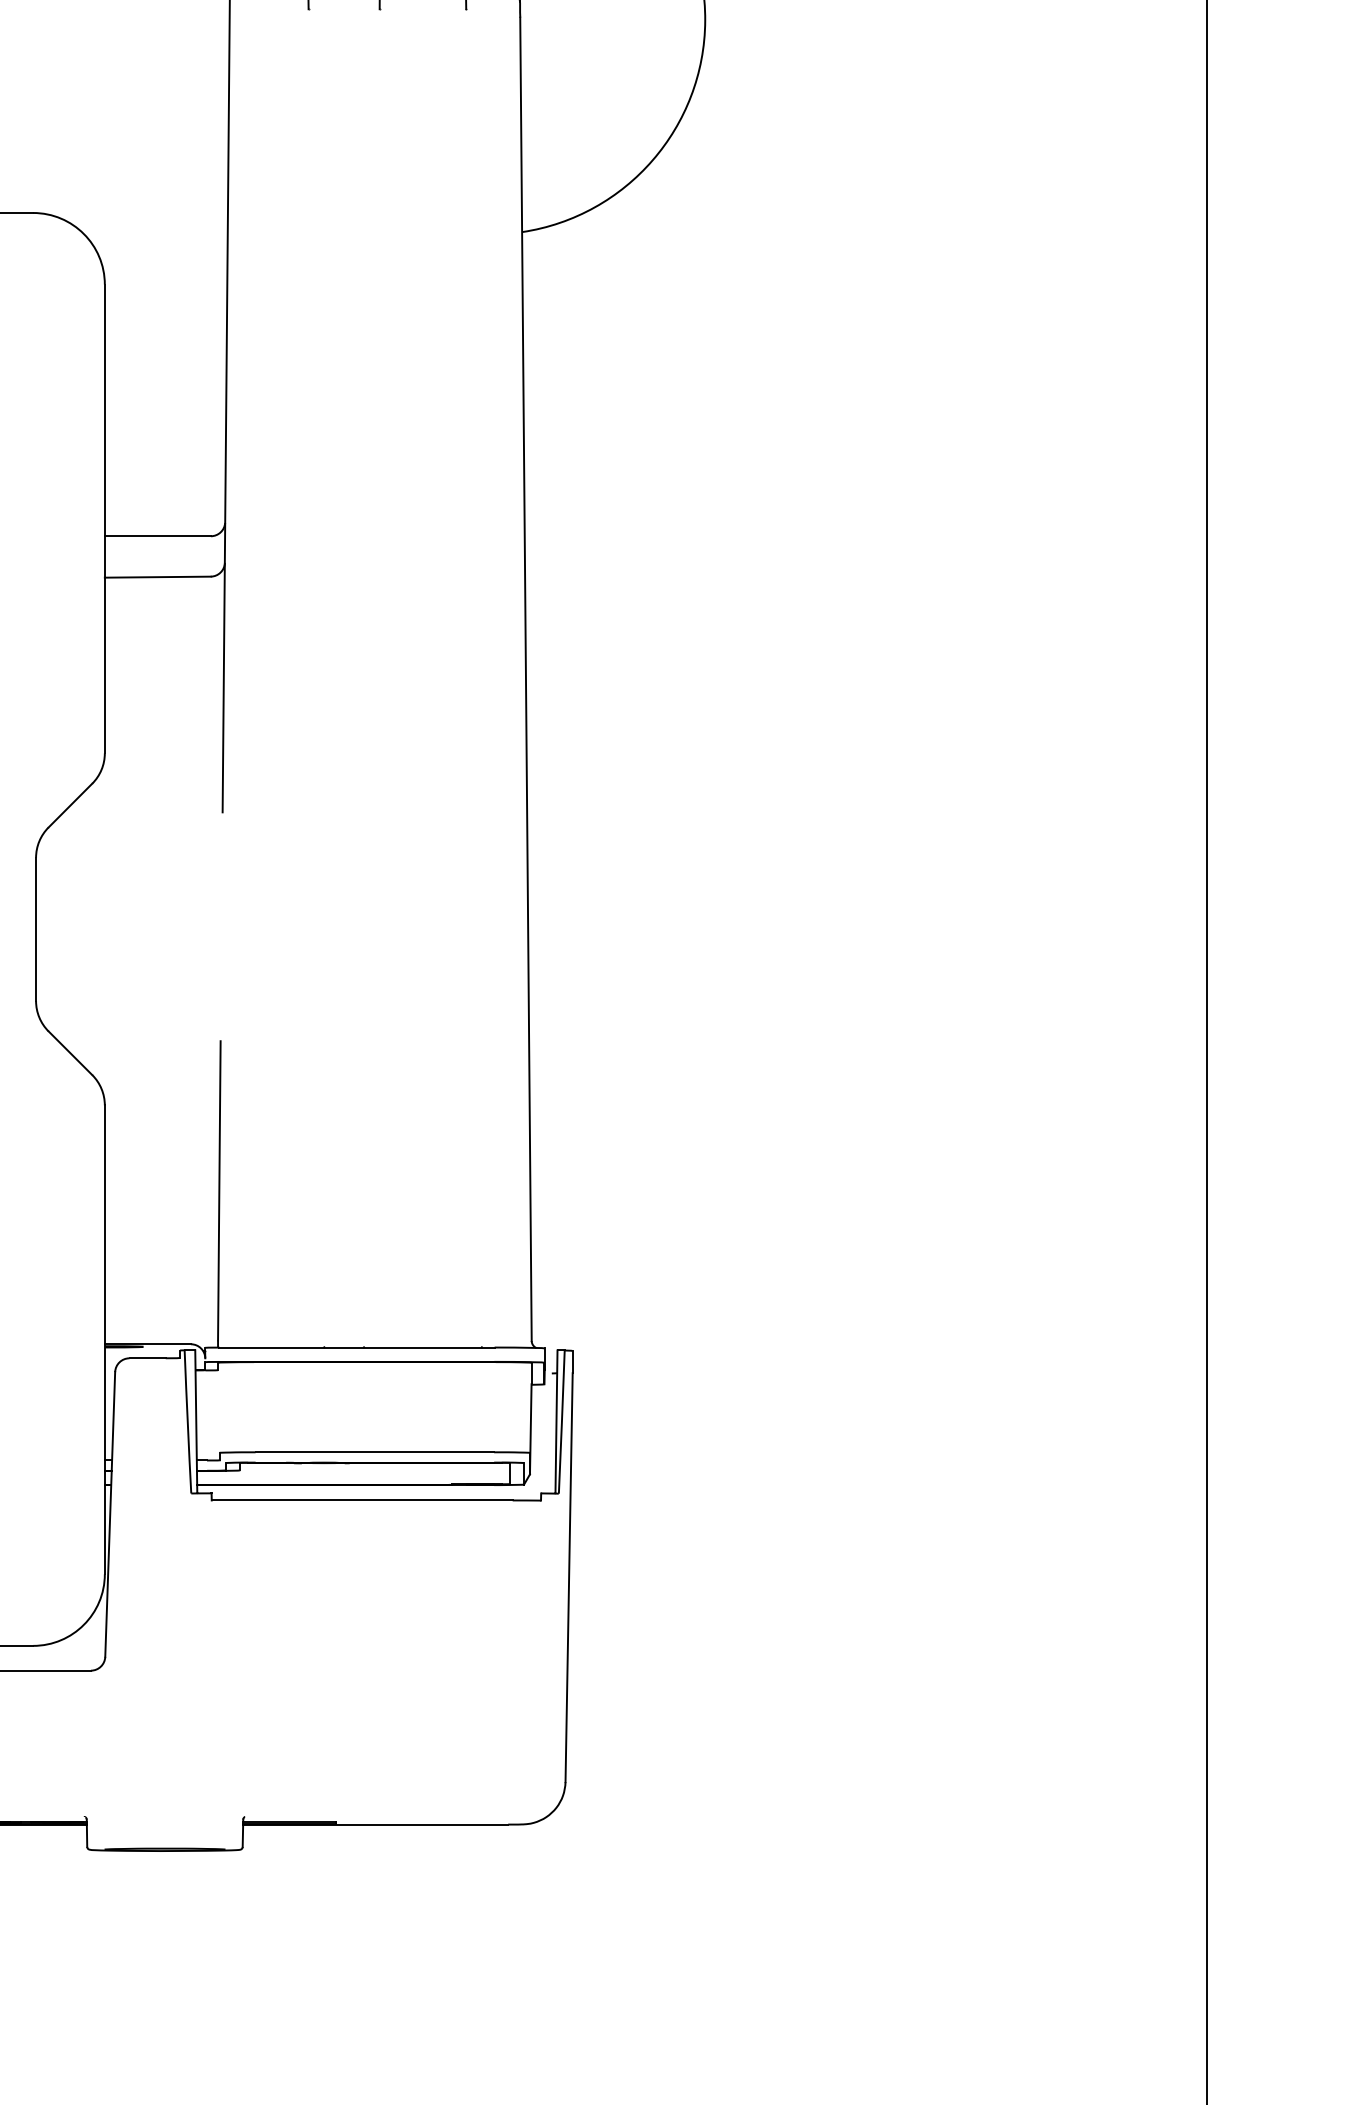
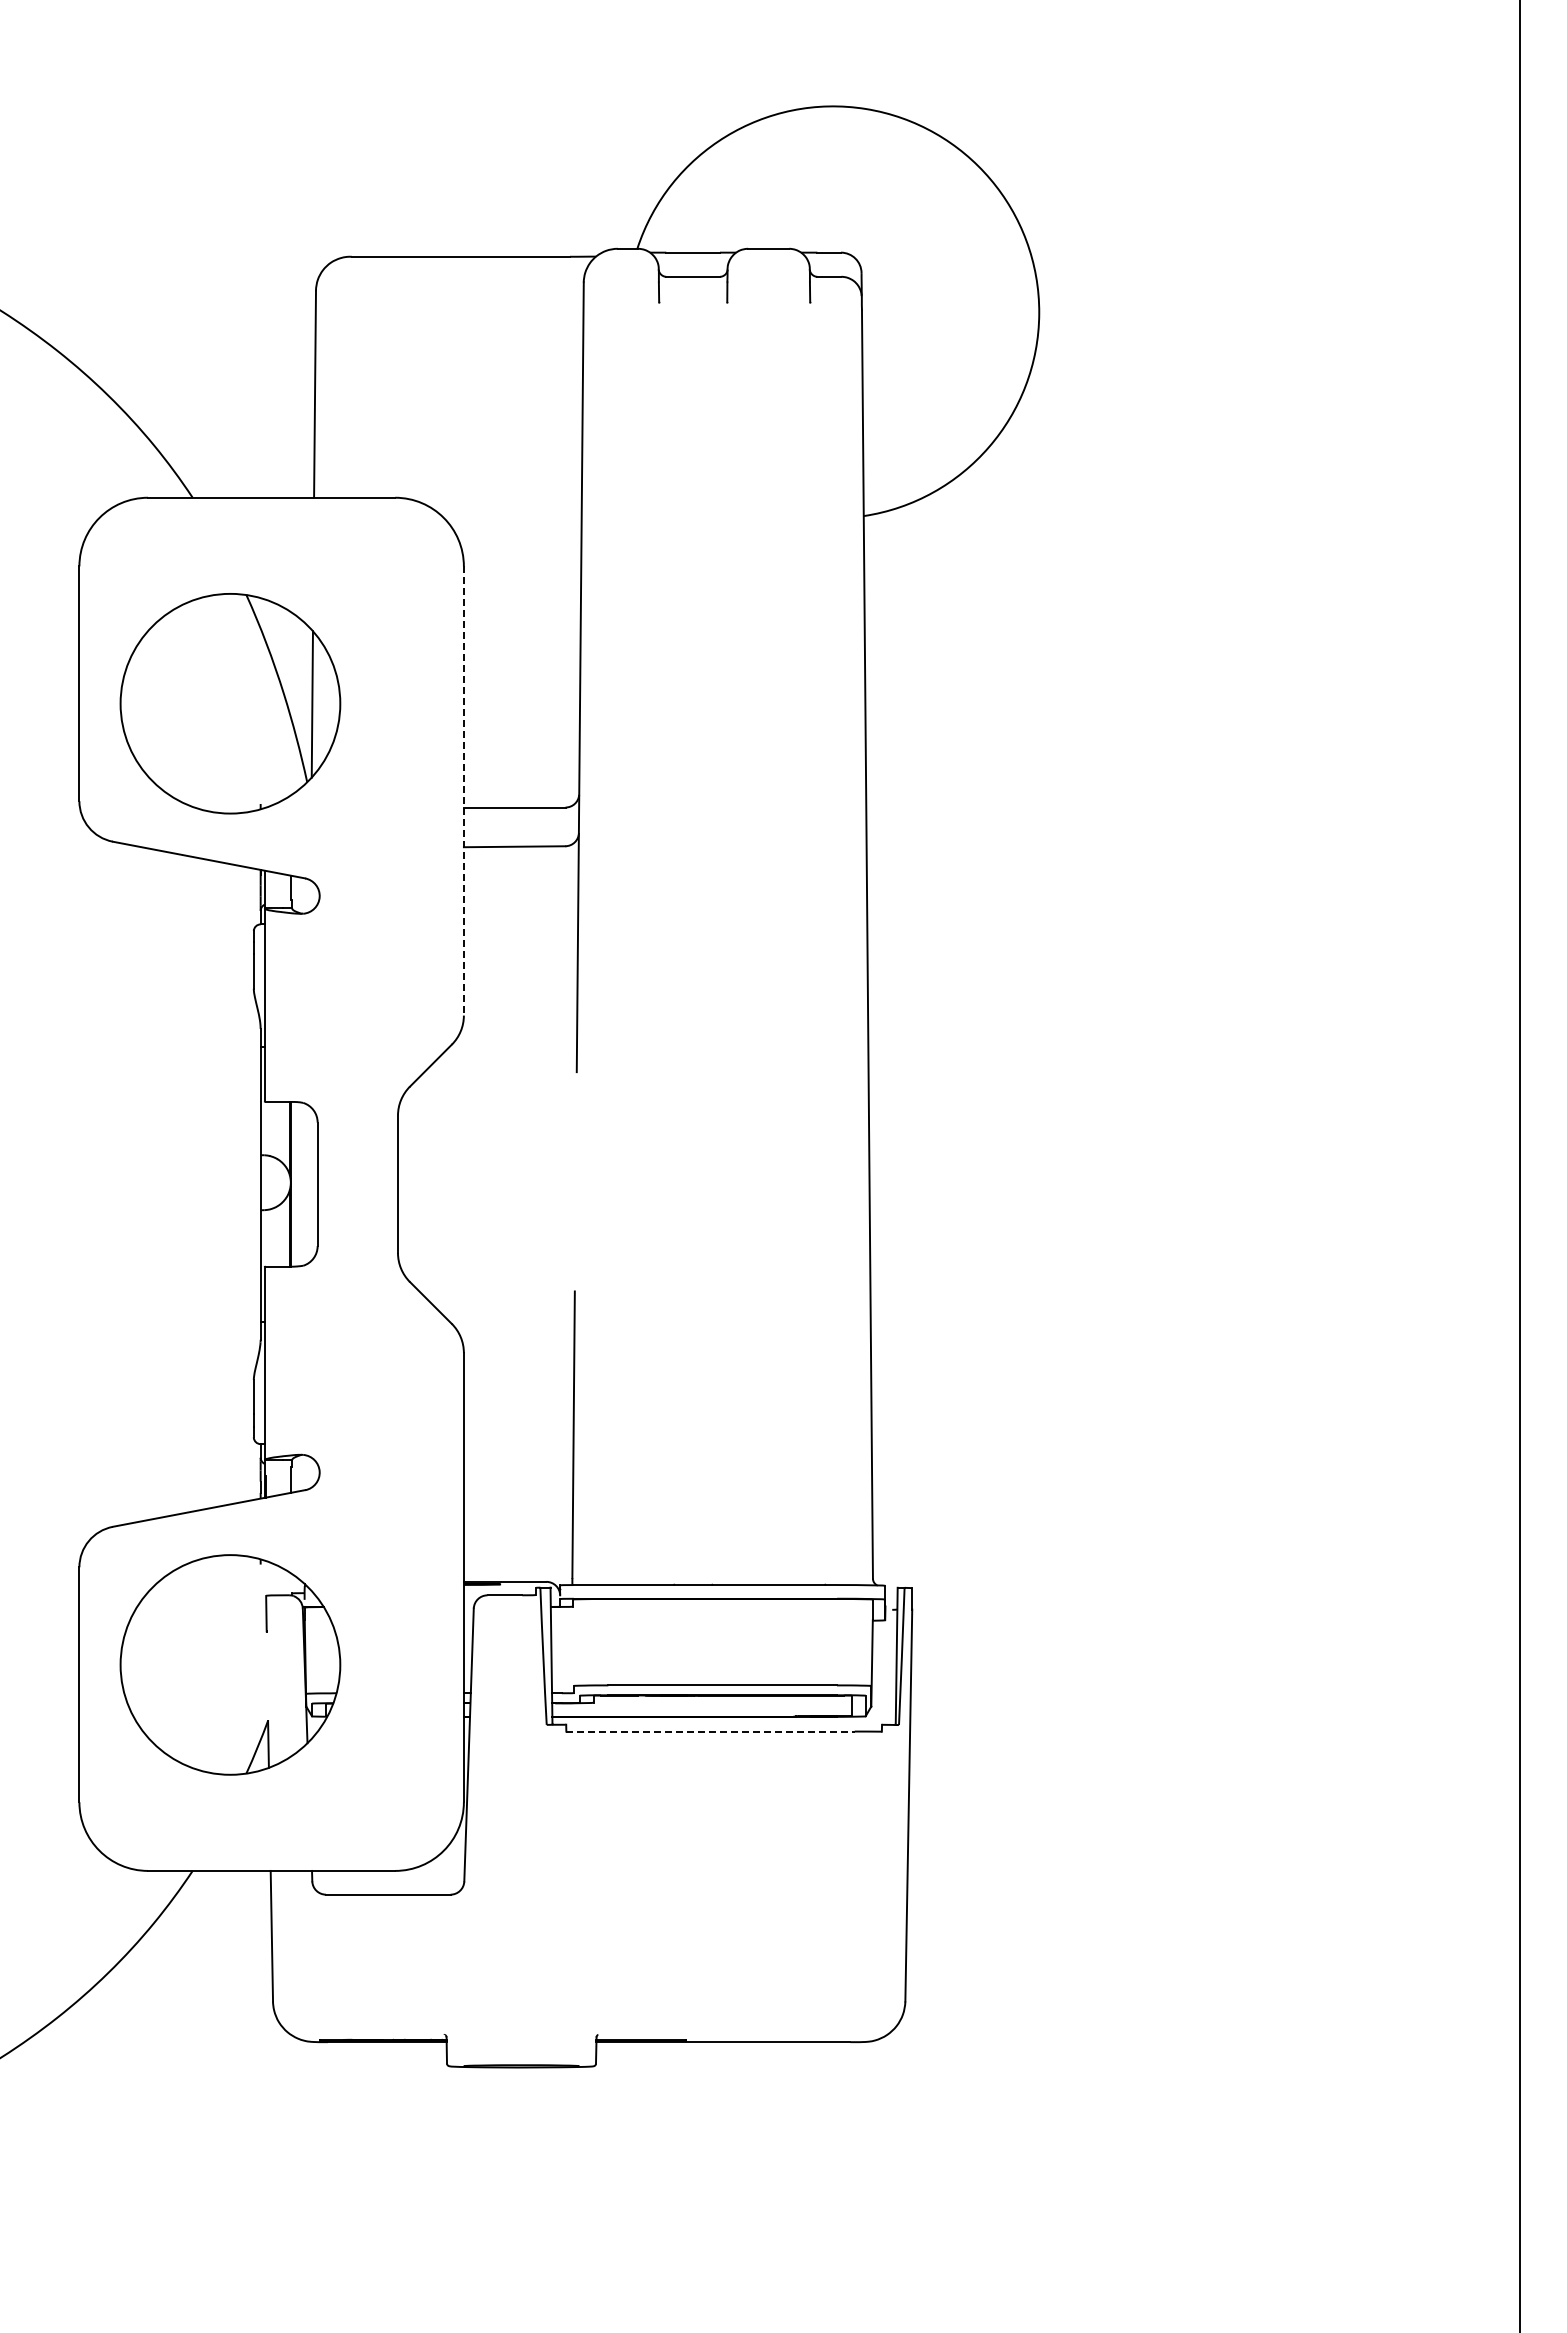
line: (104, 519) -> (463, 791), solid -> dashed
line: (363, 1500) -> (711, 1731), solid -> dashed

